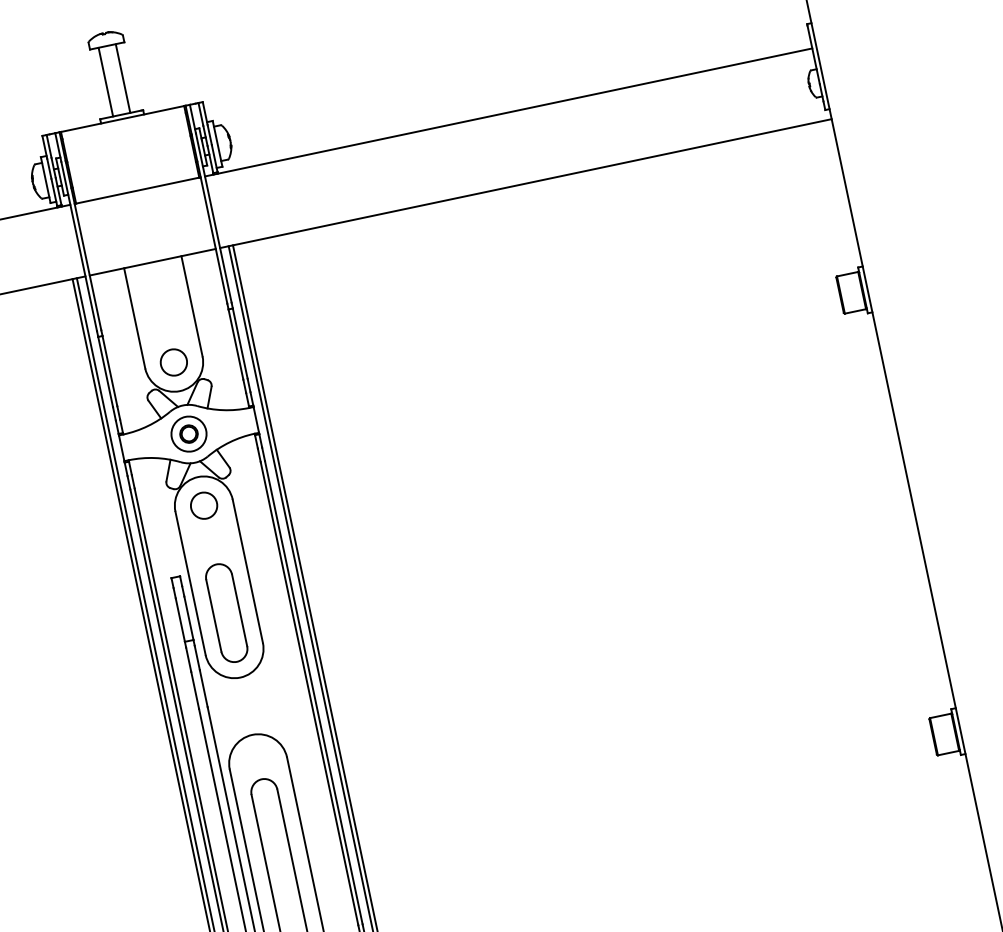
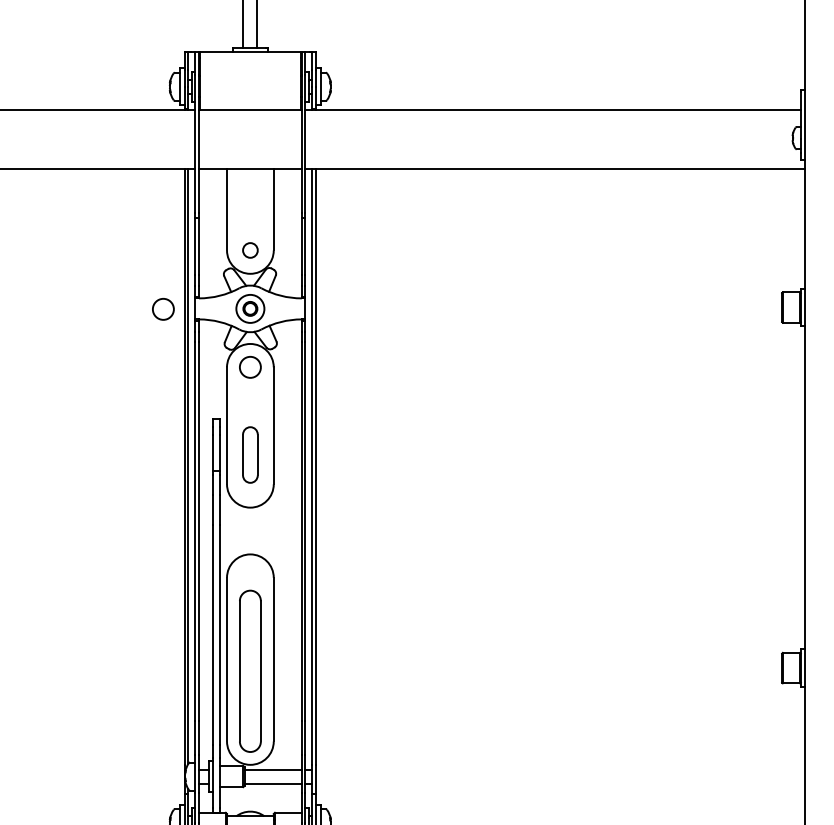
circle: (174, 362) -> (250, 250), size x0.7
circle: (82, 457) -> (163, 309), added
part: (226, 612) -> (250, 454), size x0.7

